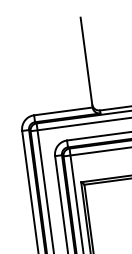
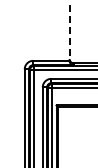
line: (86, 61) -> (69, 32), solid -> dashed

